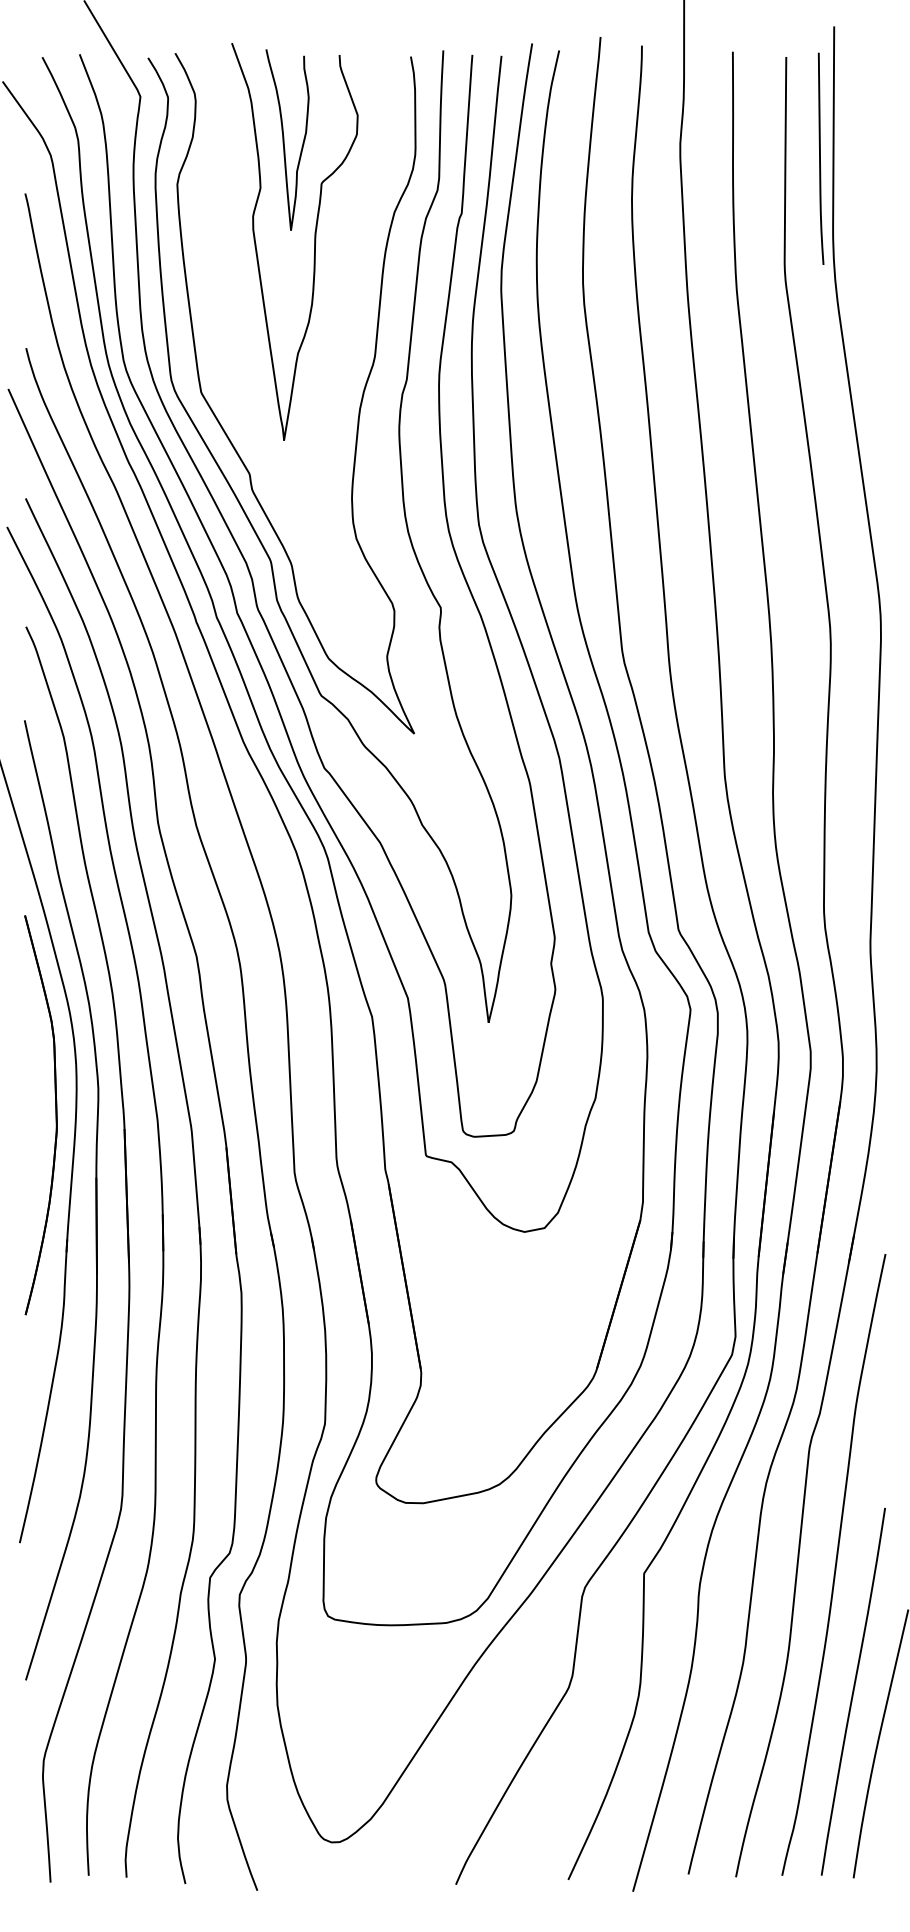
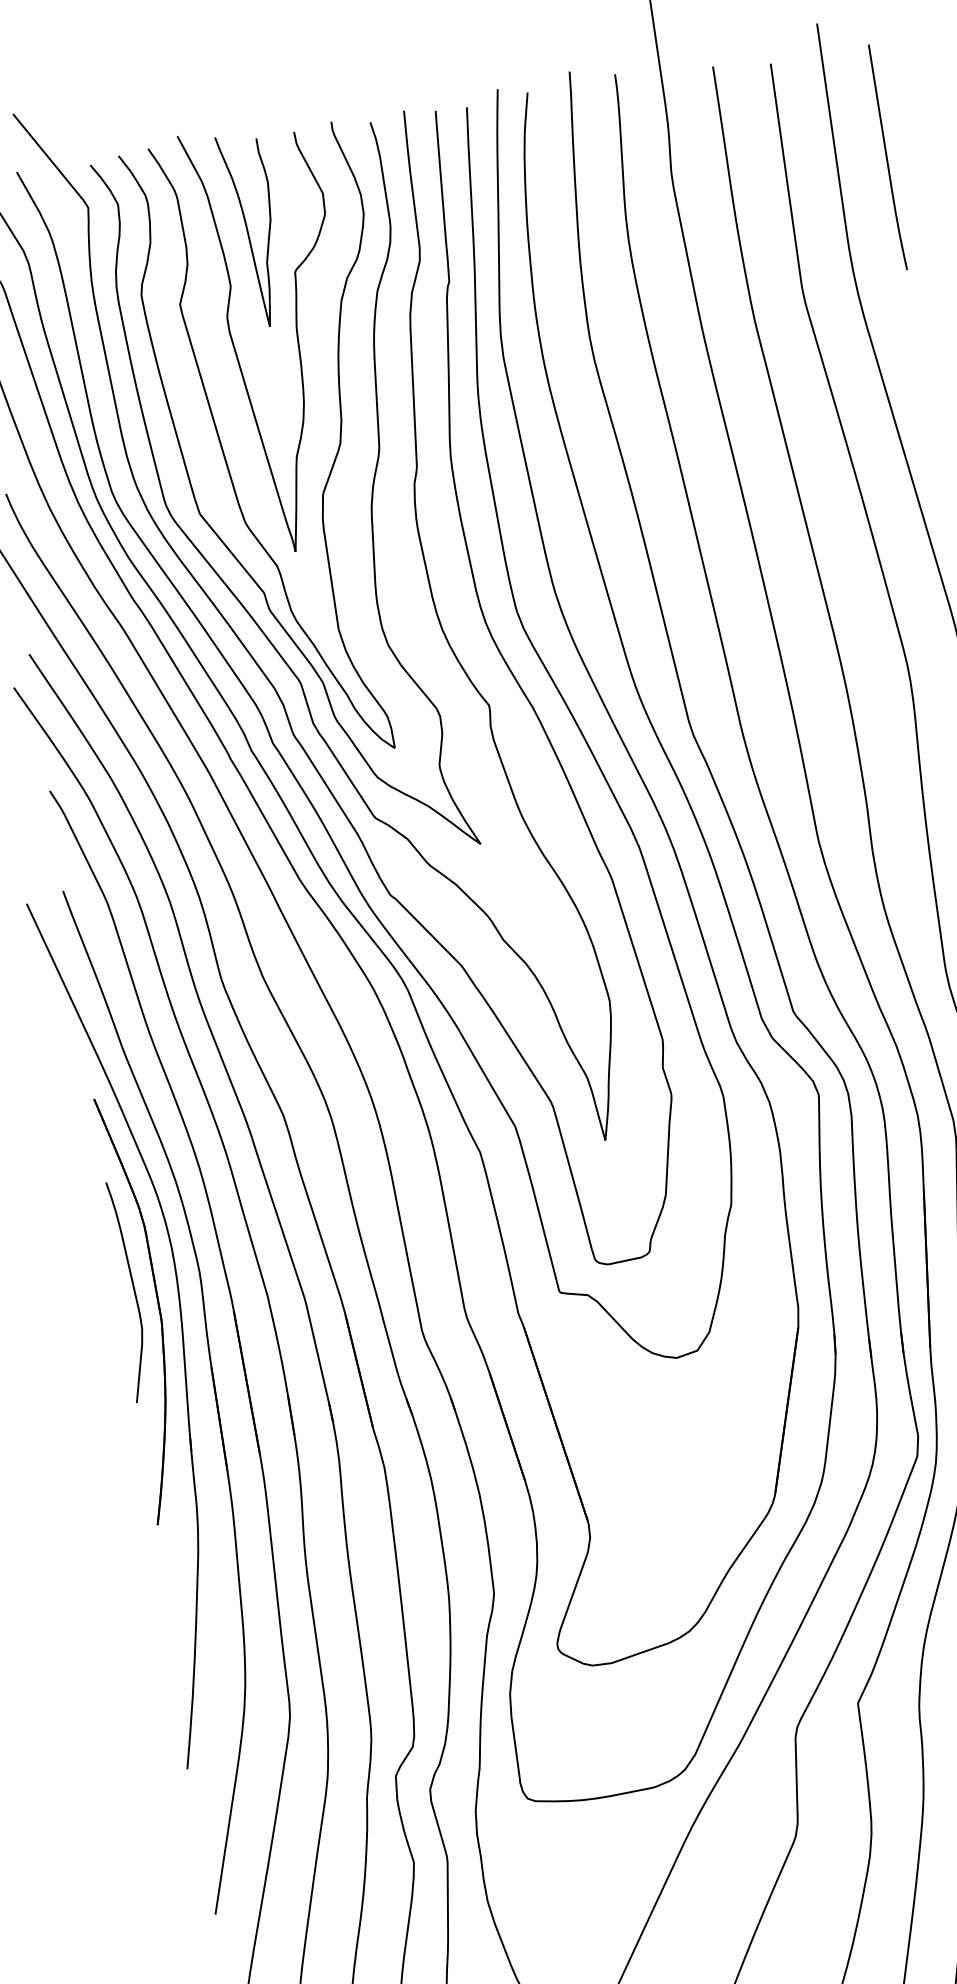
curve: (820, 158) -> (887, 157), moved
curve: (332, 359) -> (334, 457), added
curve: (35, 1096) -> (133, 1290), added

